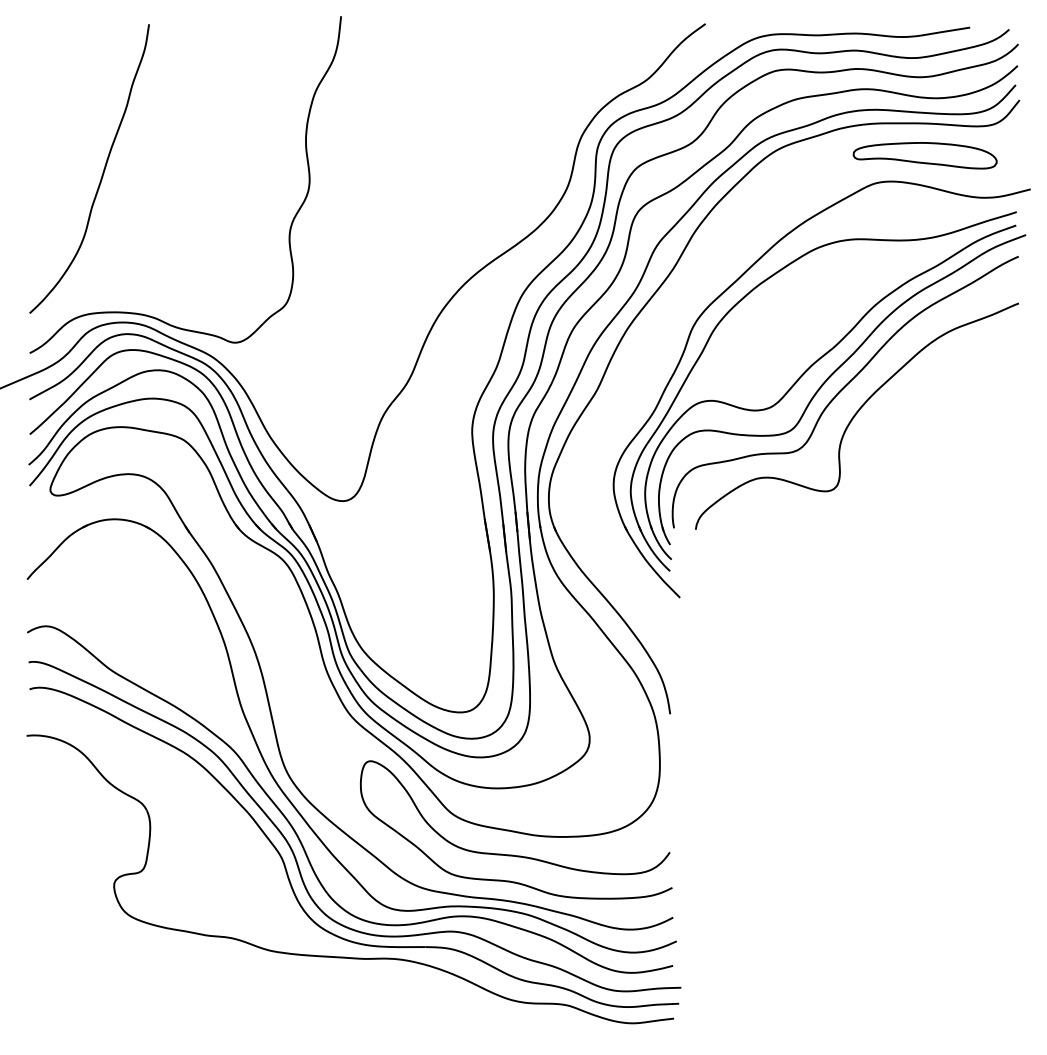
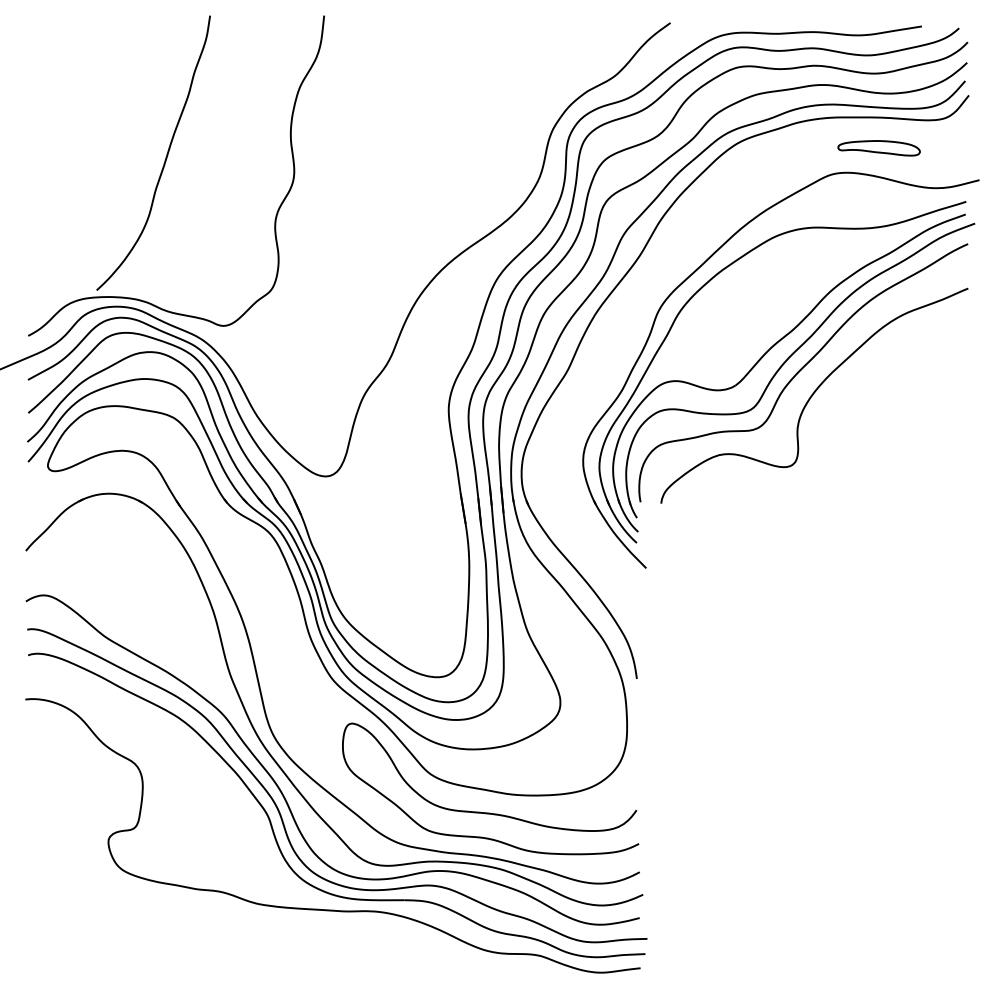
part: (924, 155) -> (878, 147), size x0.6
curve: (102, 172) -> (165, 156), moved

